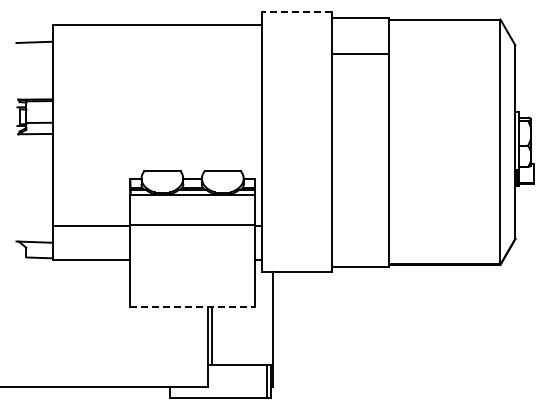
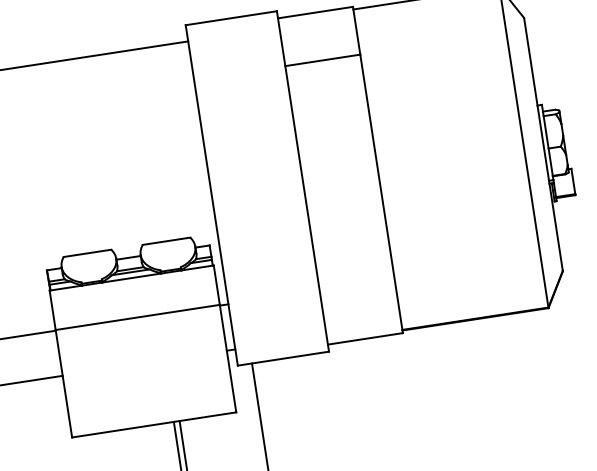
line: (296, 12) -> (231, 18), dashed -> solid
line: (192, 307) -> (154, 425), dashed -> solid

